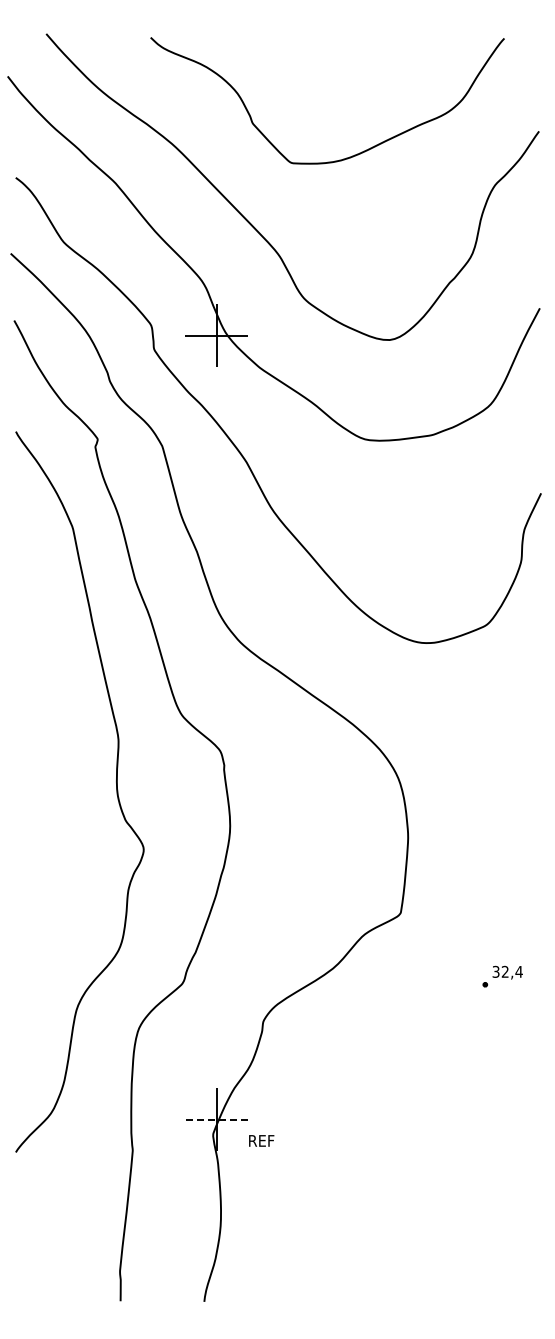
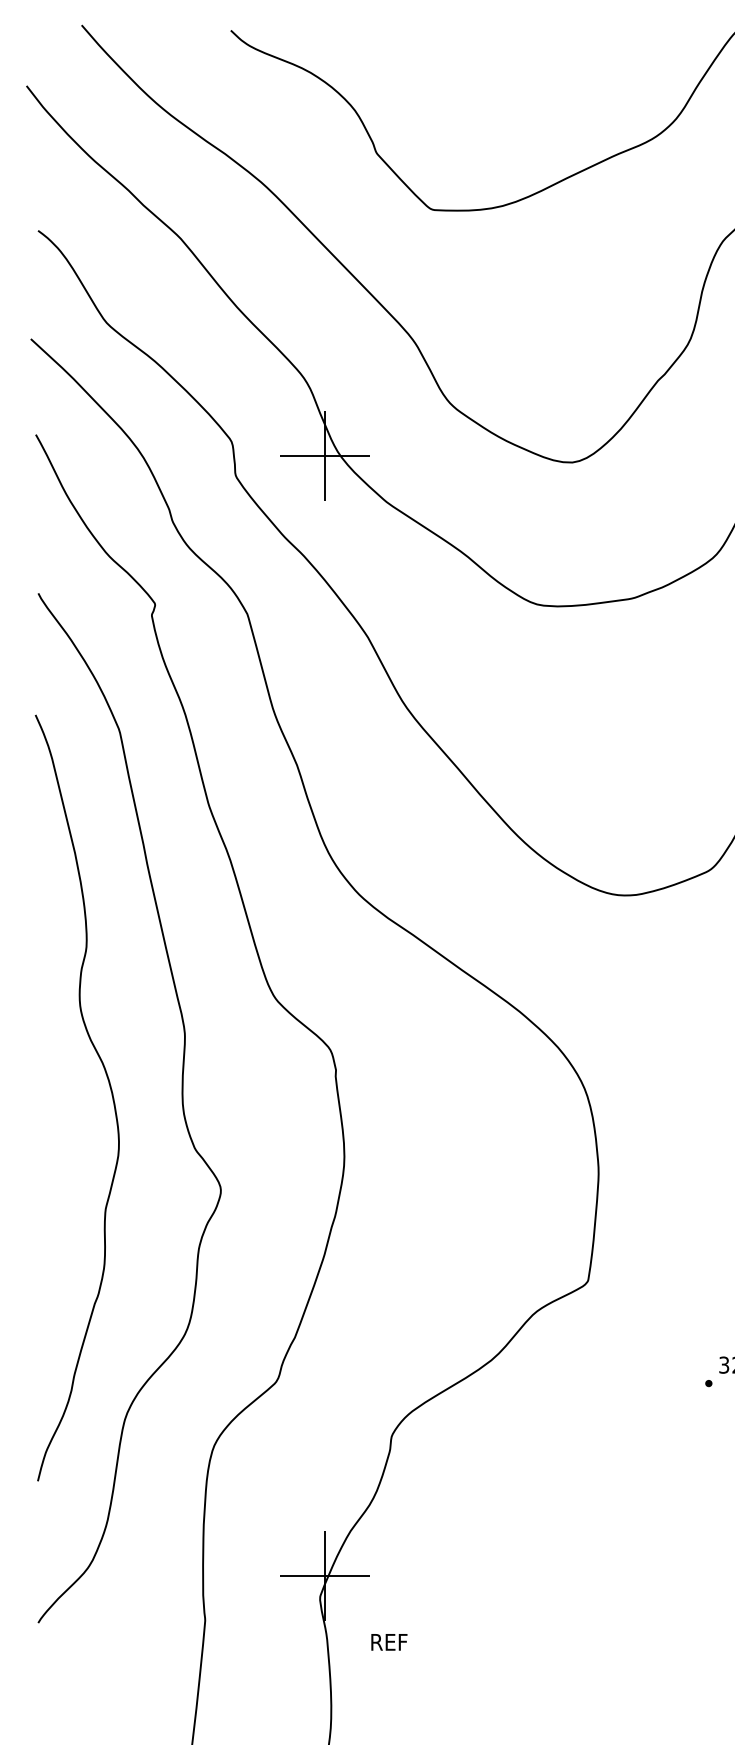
curve: (65, 777) -> (109, 1087), added
line: (216, 1119) -> (324, 1575), dashed -> solid
text: (261, 1140) -> (389, 1641), moved

